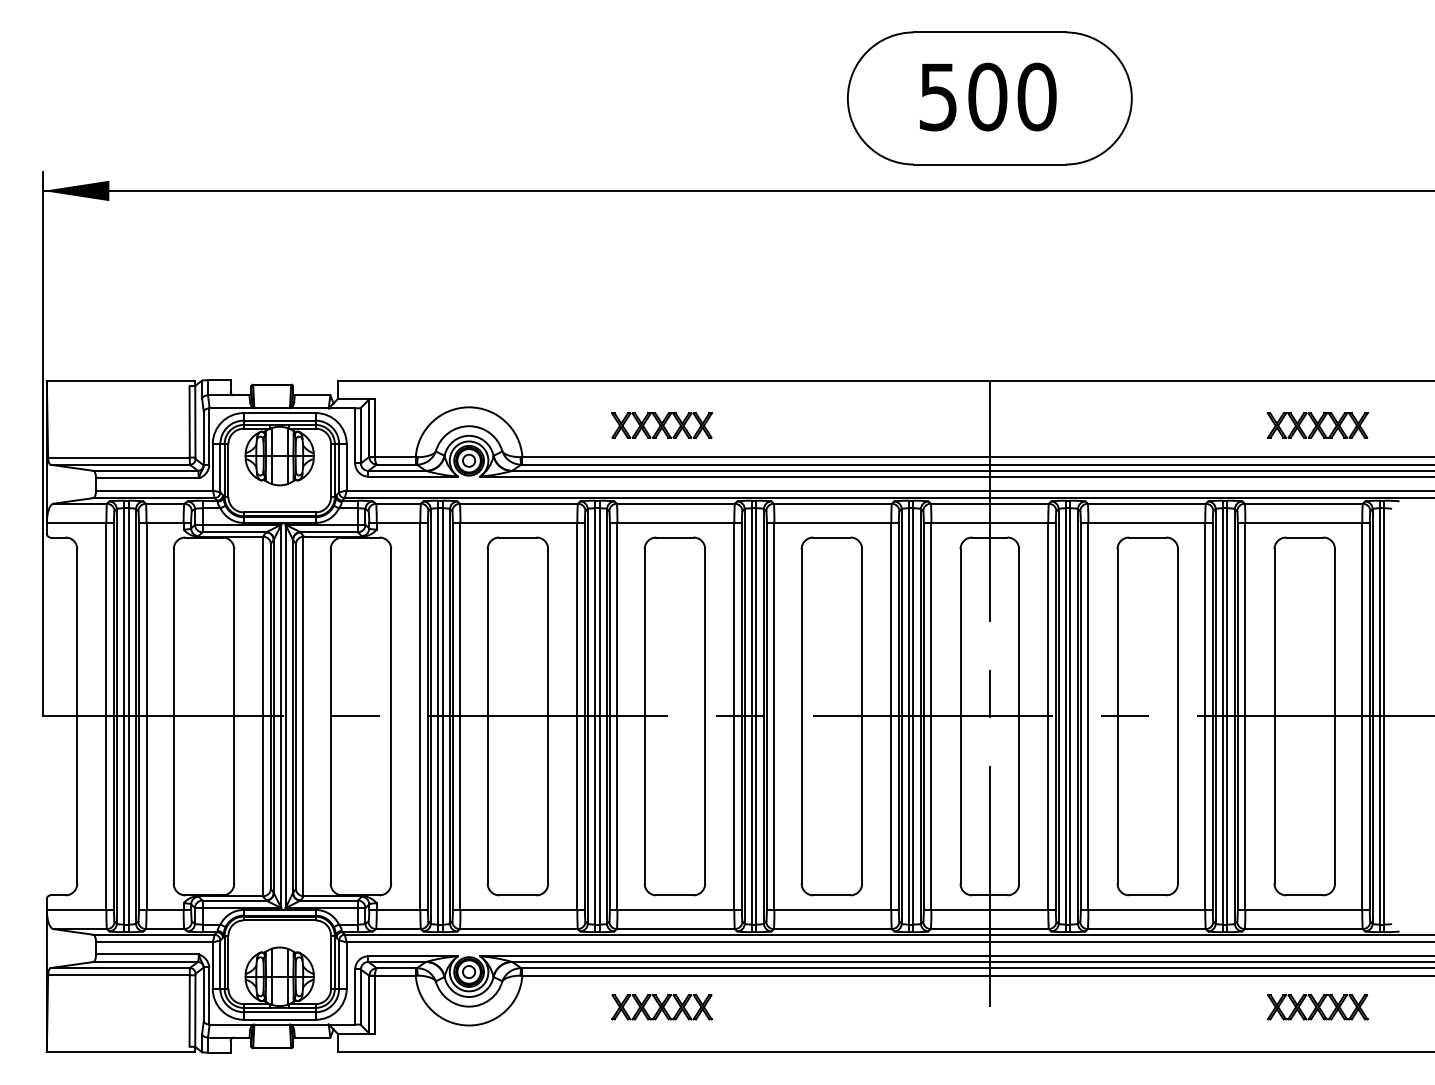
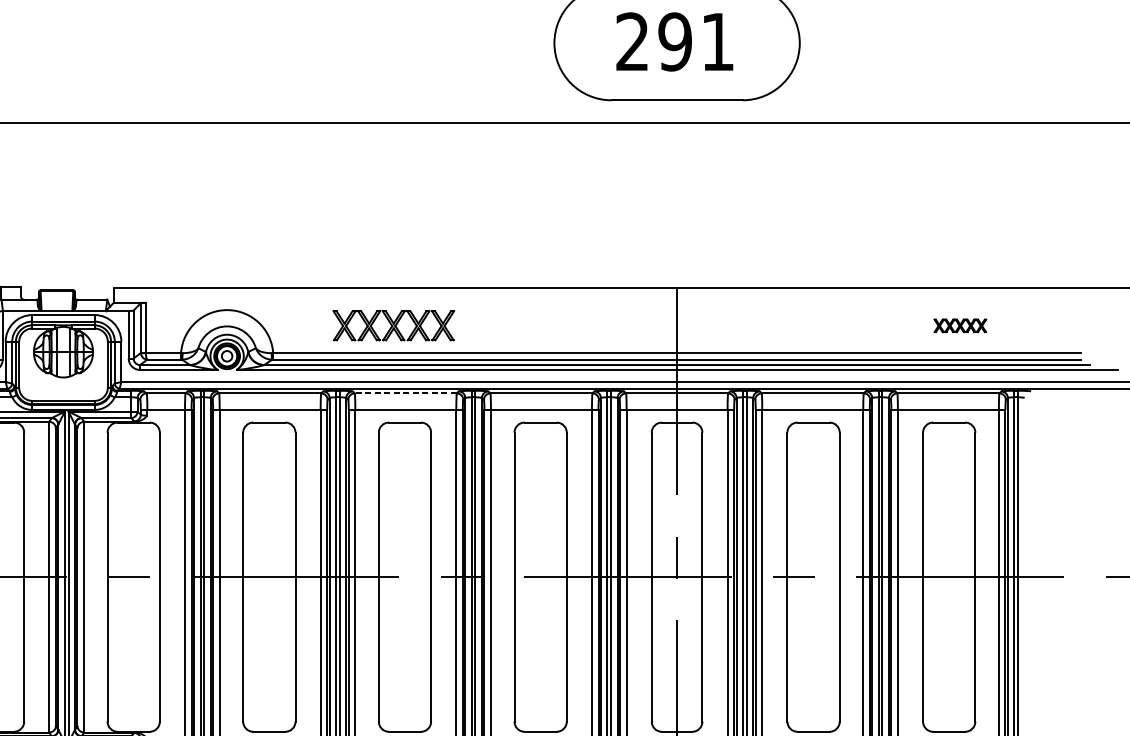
text: (987, 96) -> (675, 41), 500 -> 291
part: (661, 425) -> (393, 325), size x1.4
part: (1317, 425) -> (960, 325), size x0.6
line: (675, 503) -> (405, 393), solid -> dashed

